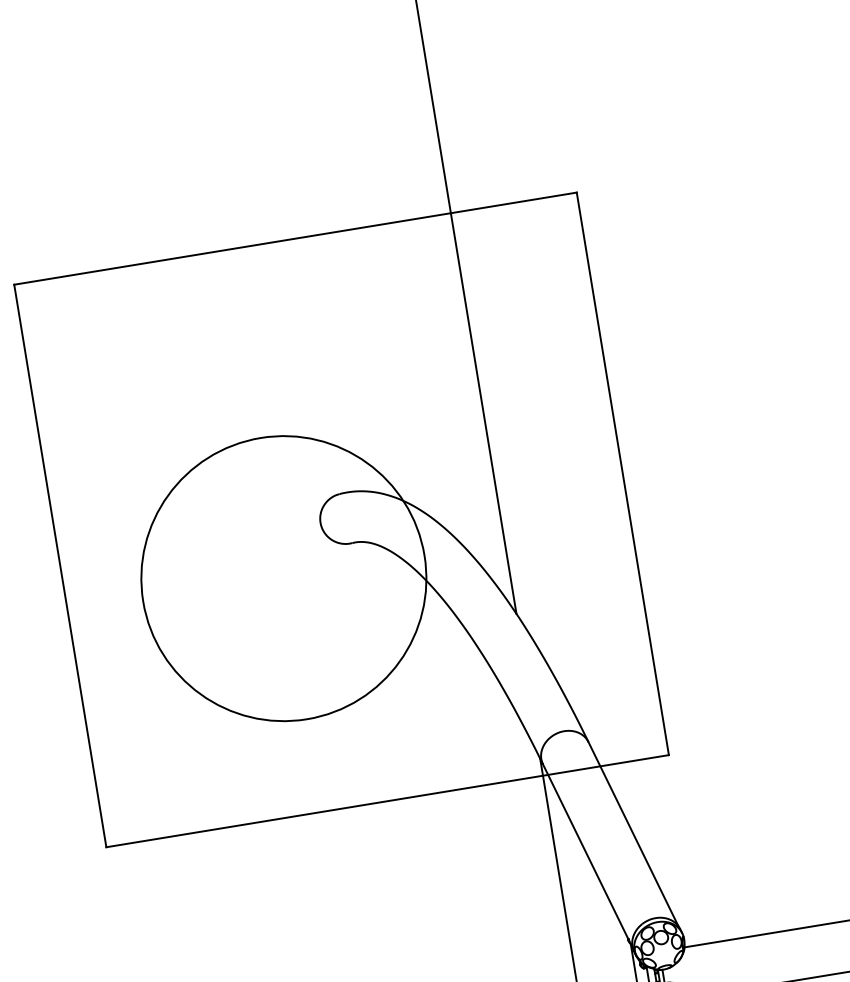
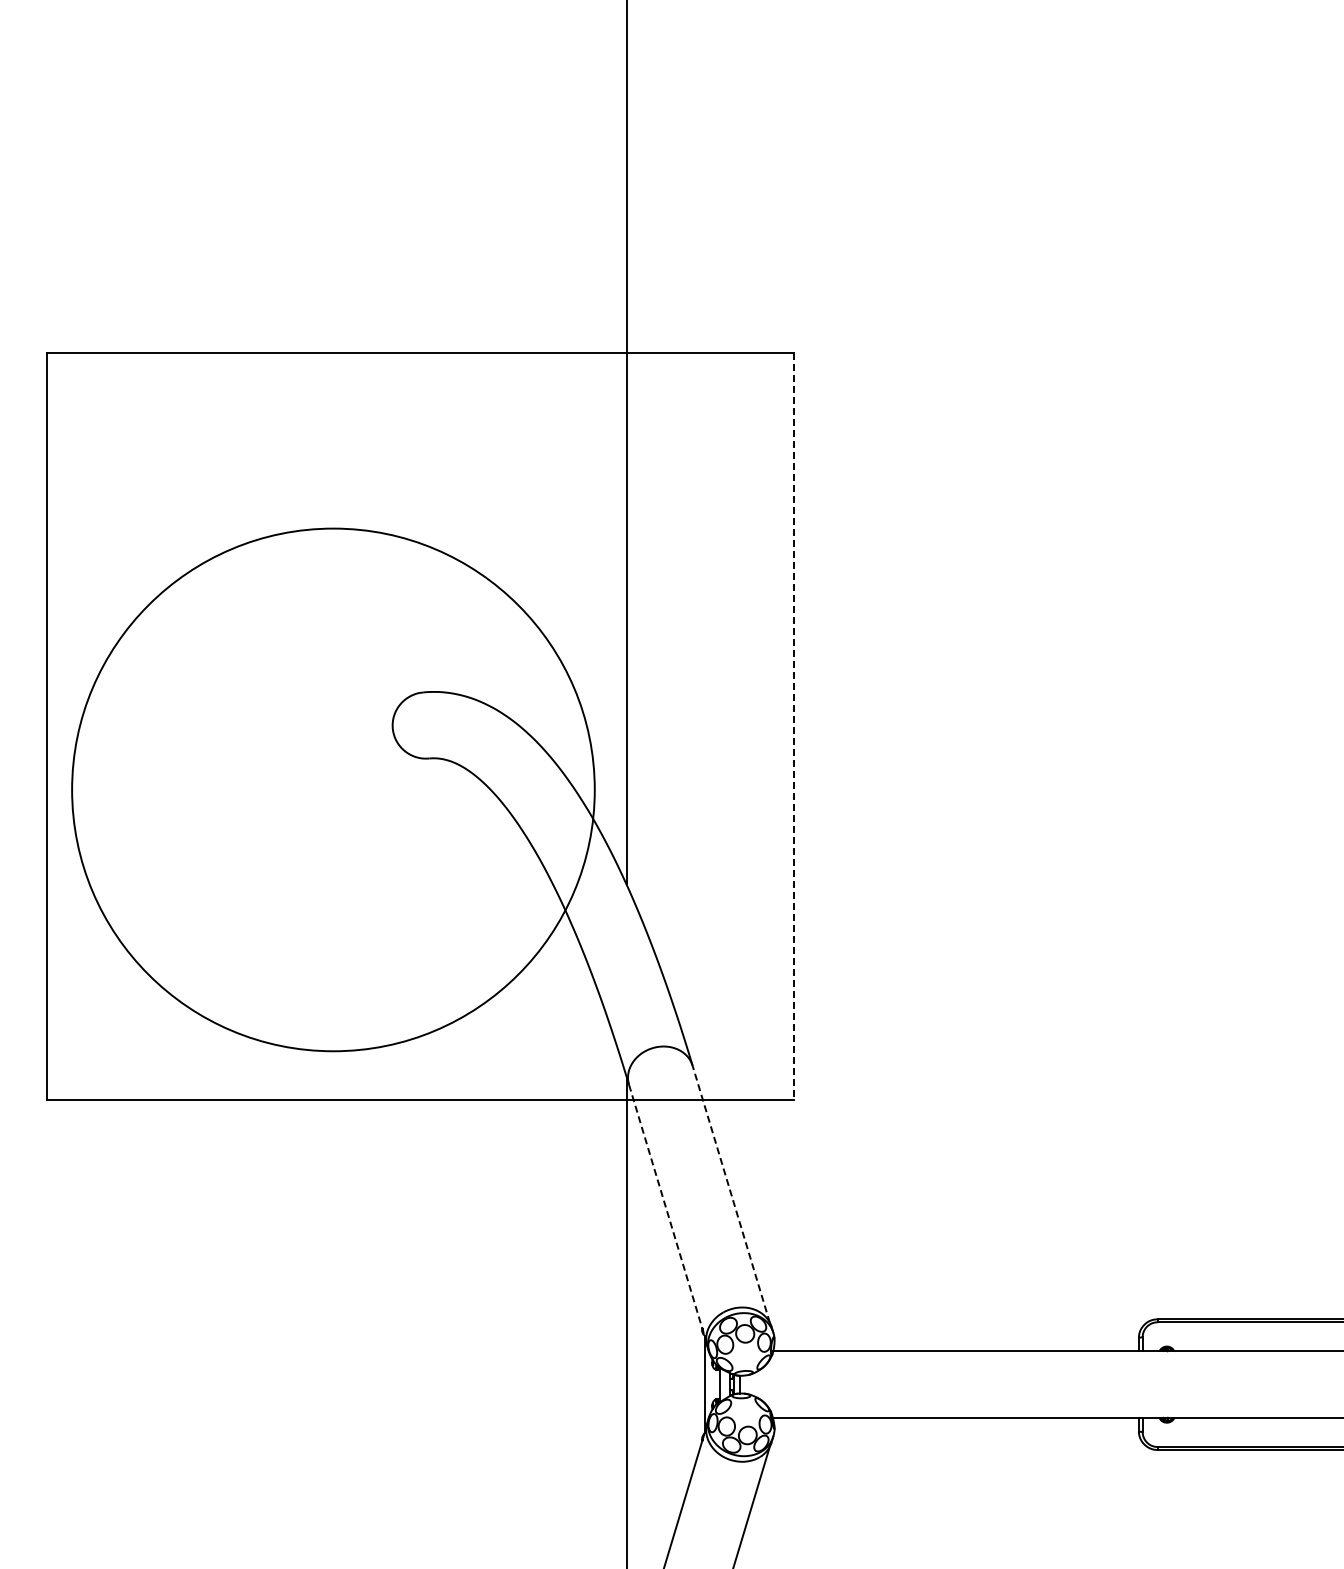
line: (622, 474) -> (793, 726), solid -> dashed
circle: (283, 578) -> (333, 789), size x1.4
line: (633, 833) -> (731, 1193), solid -> dashed
line: (587, 856) -> (667, 1213), solid -> dashed

